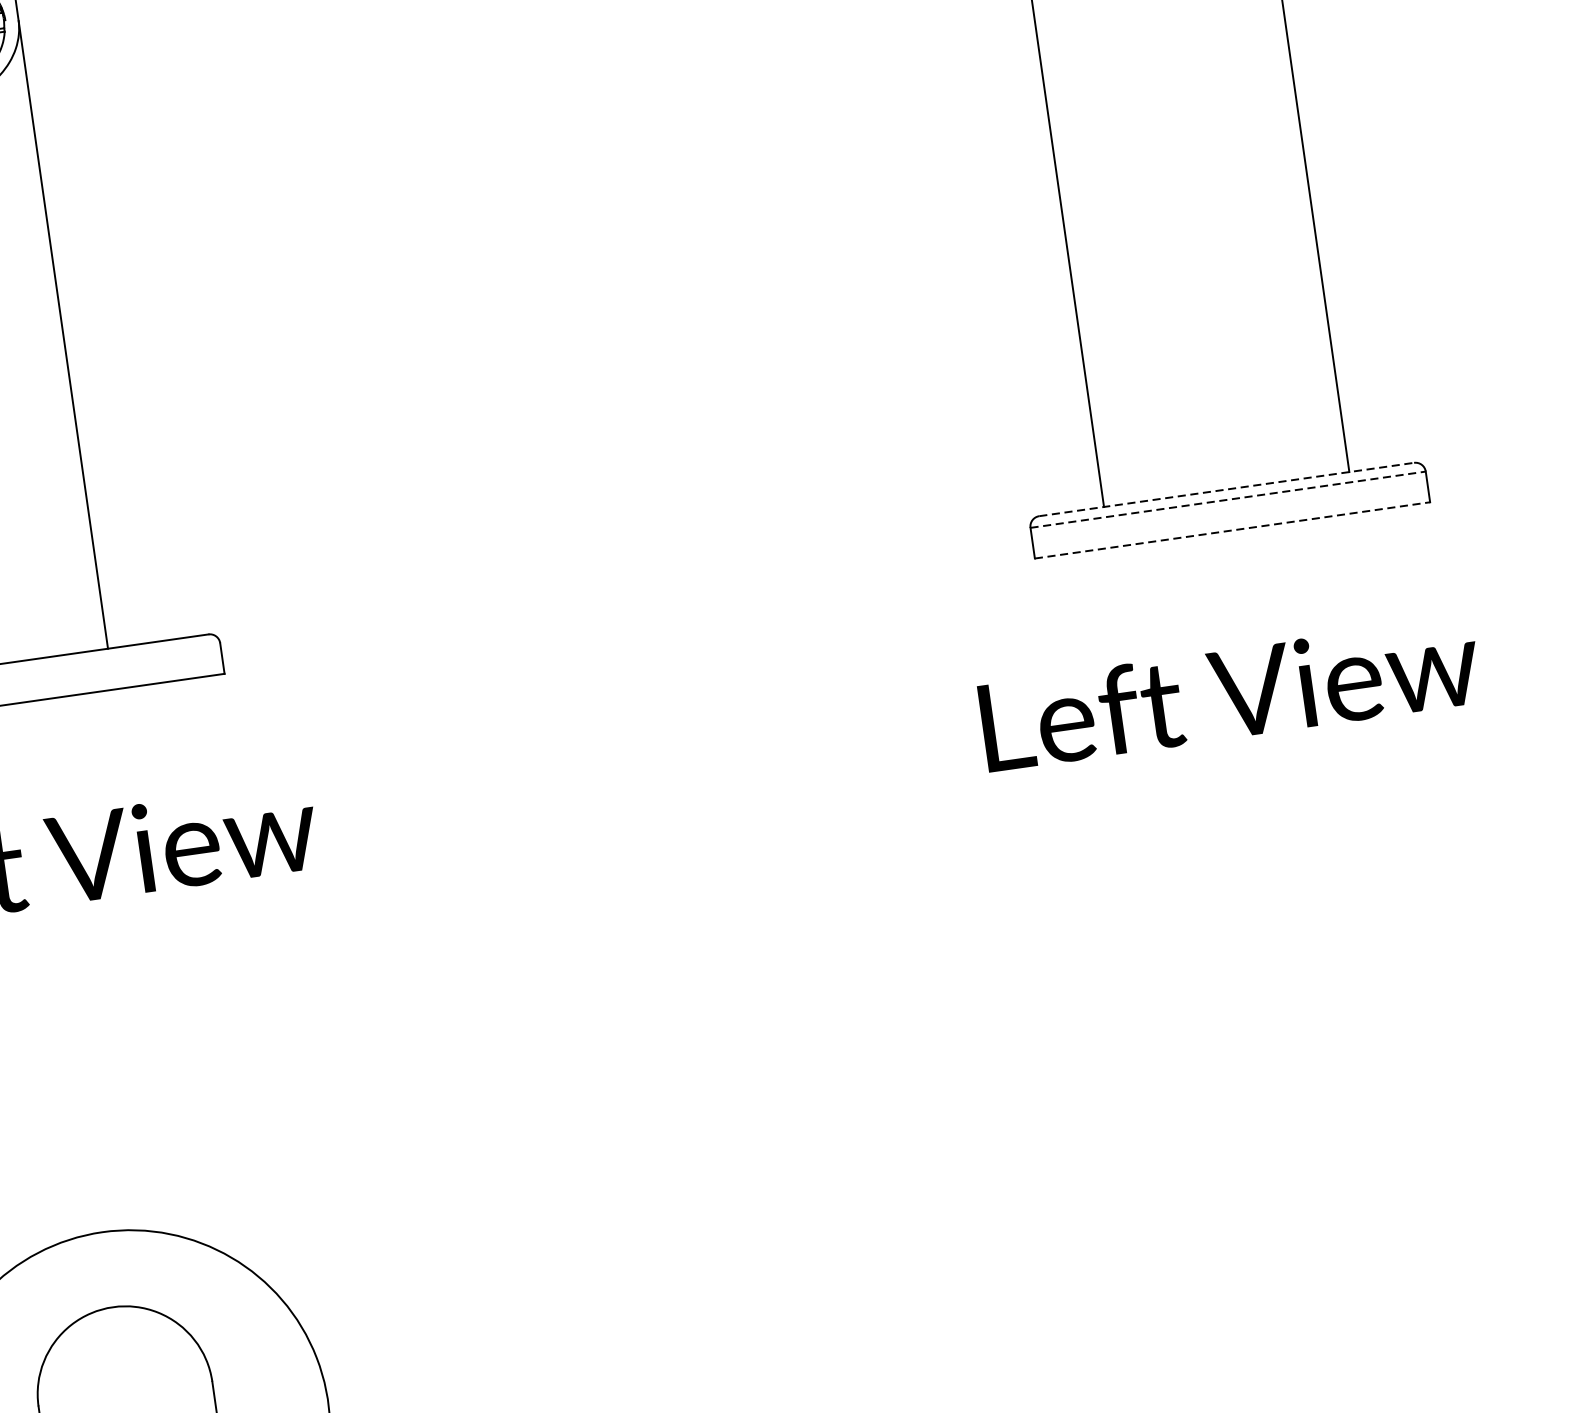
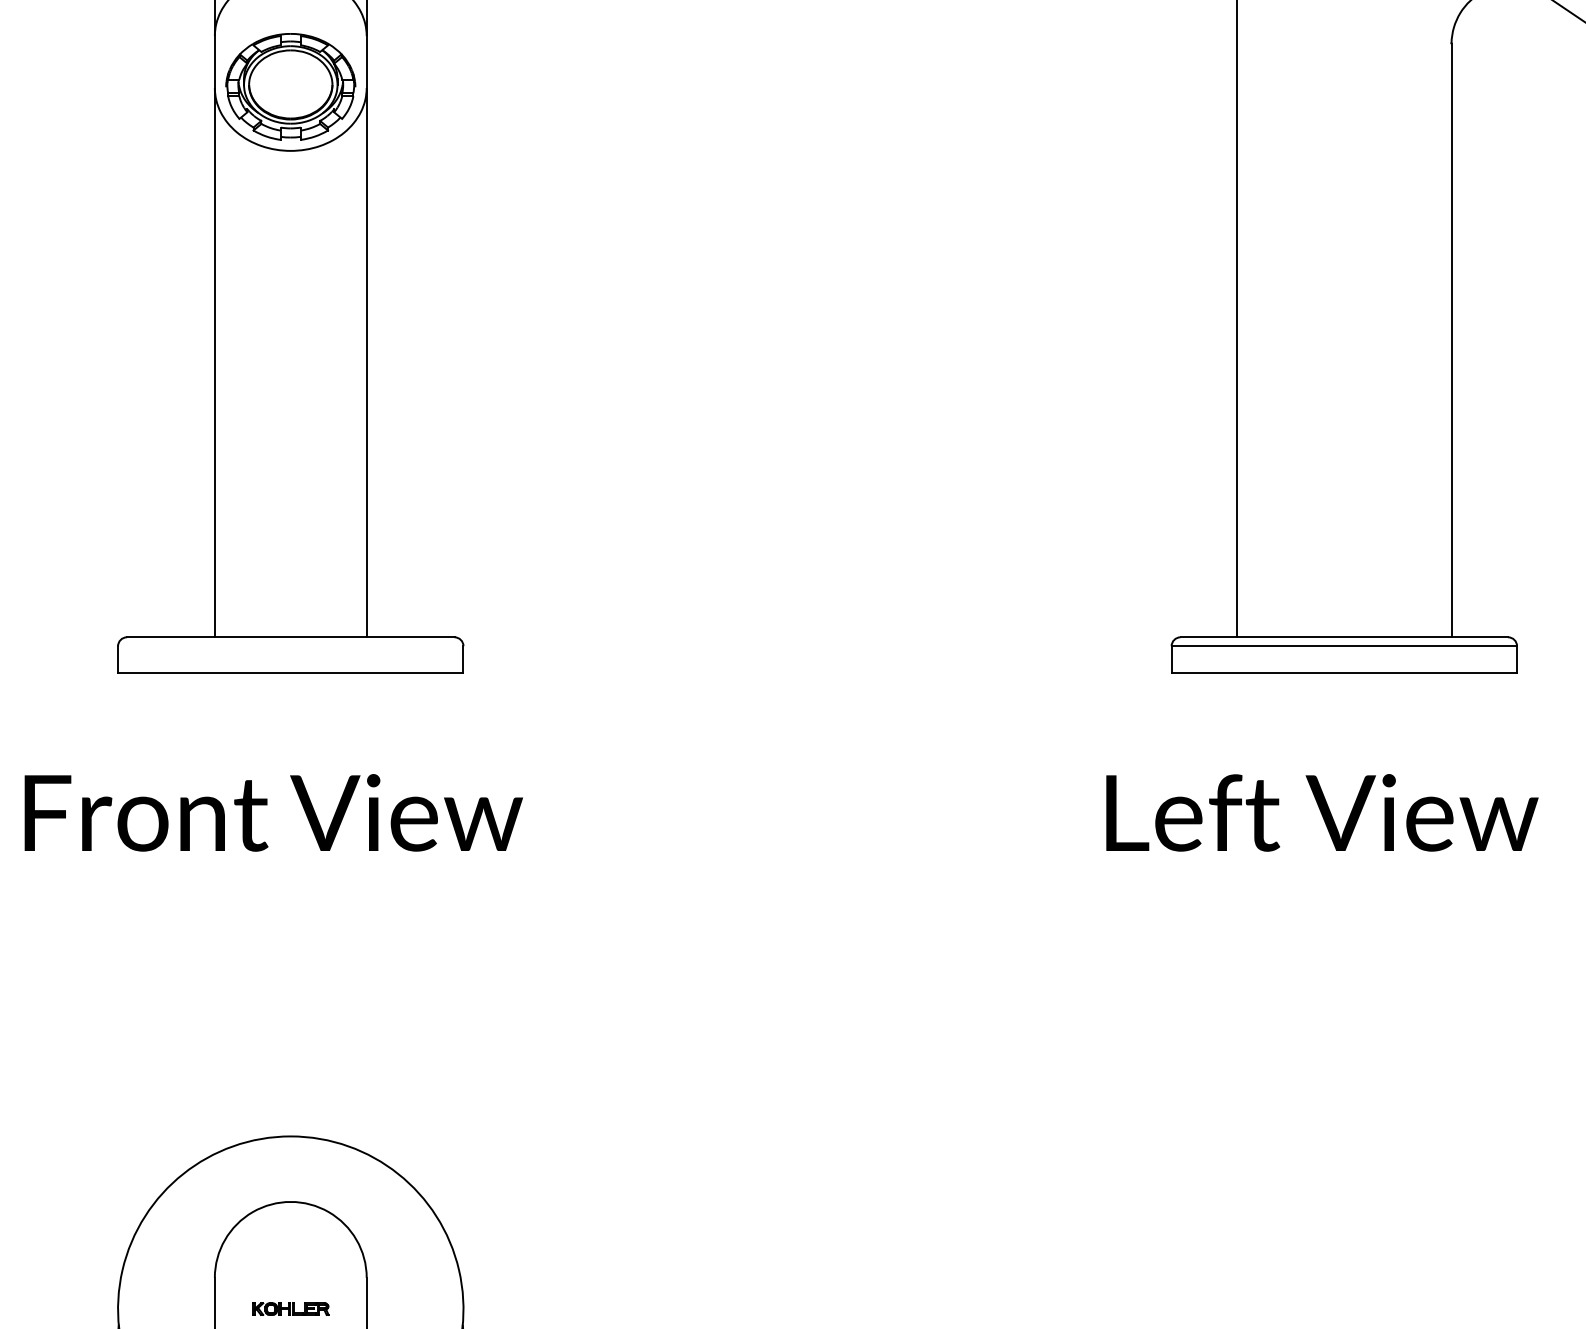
line: (1226, 489) -> (1344, 637), dashed -> solid
line: (1228, 500) -> (1344, 646), dashed -> solid
line: (1232, 530) -> (1344, 673), dashed -> solid

